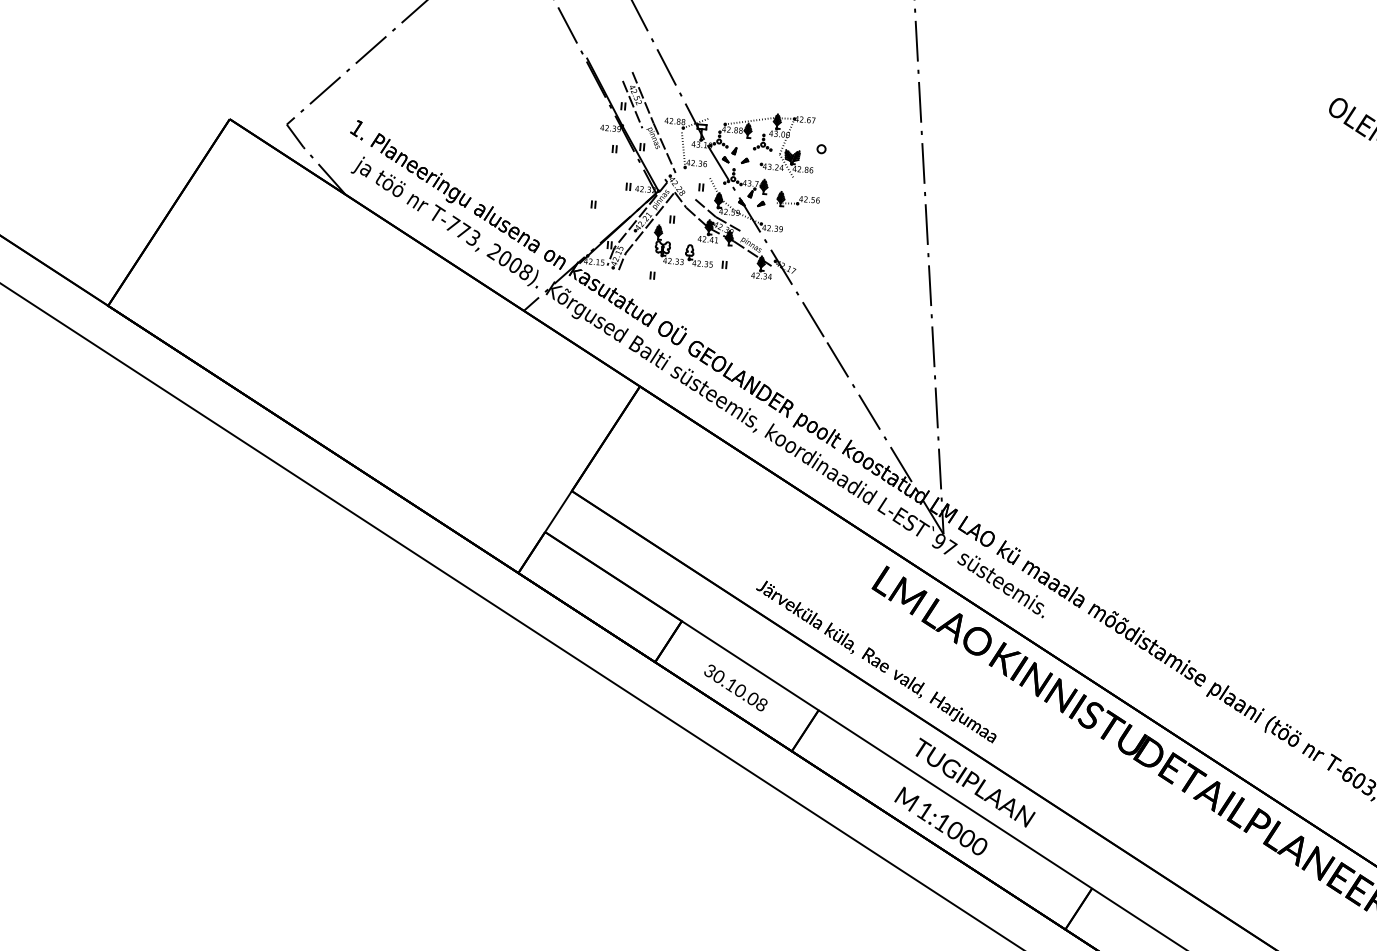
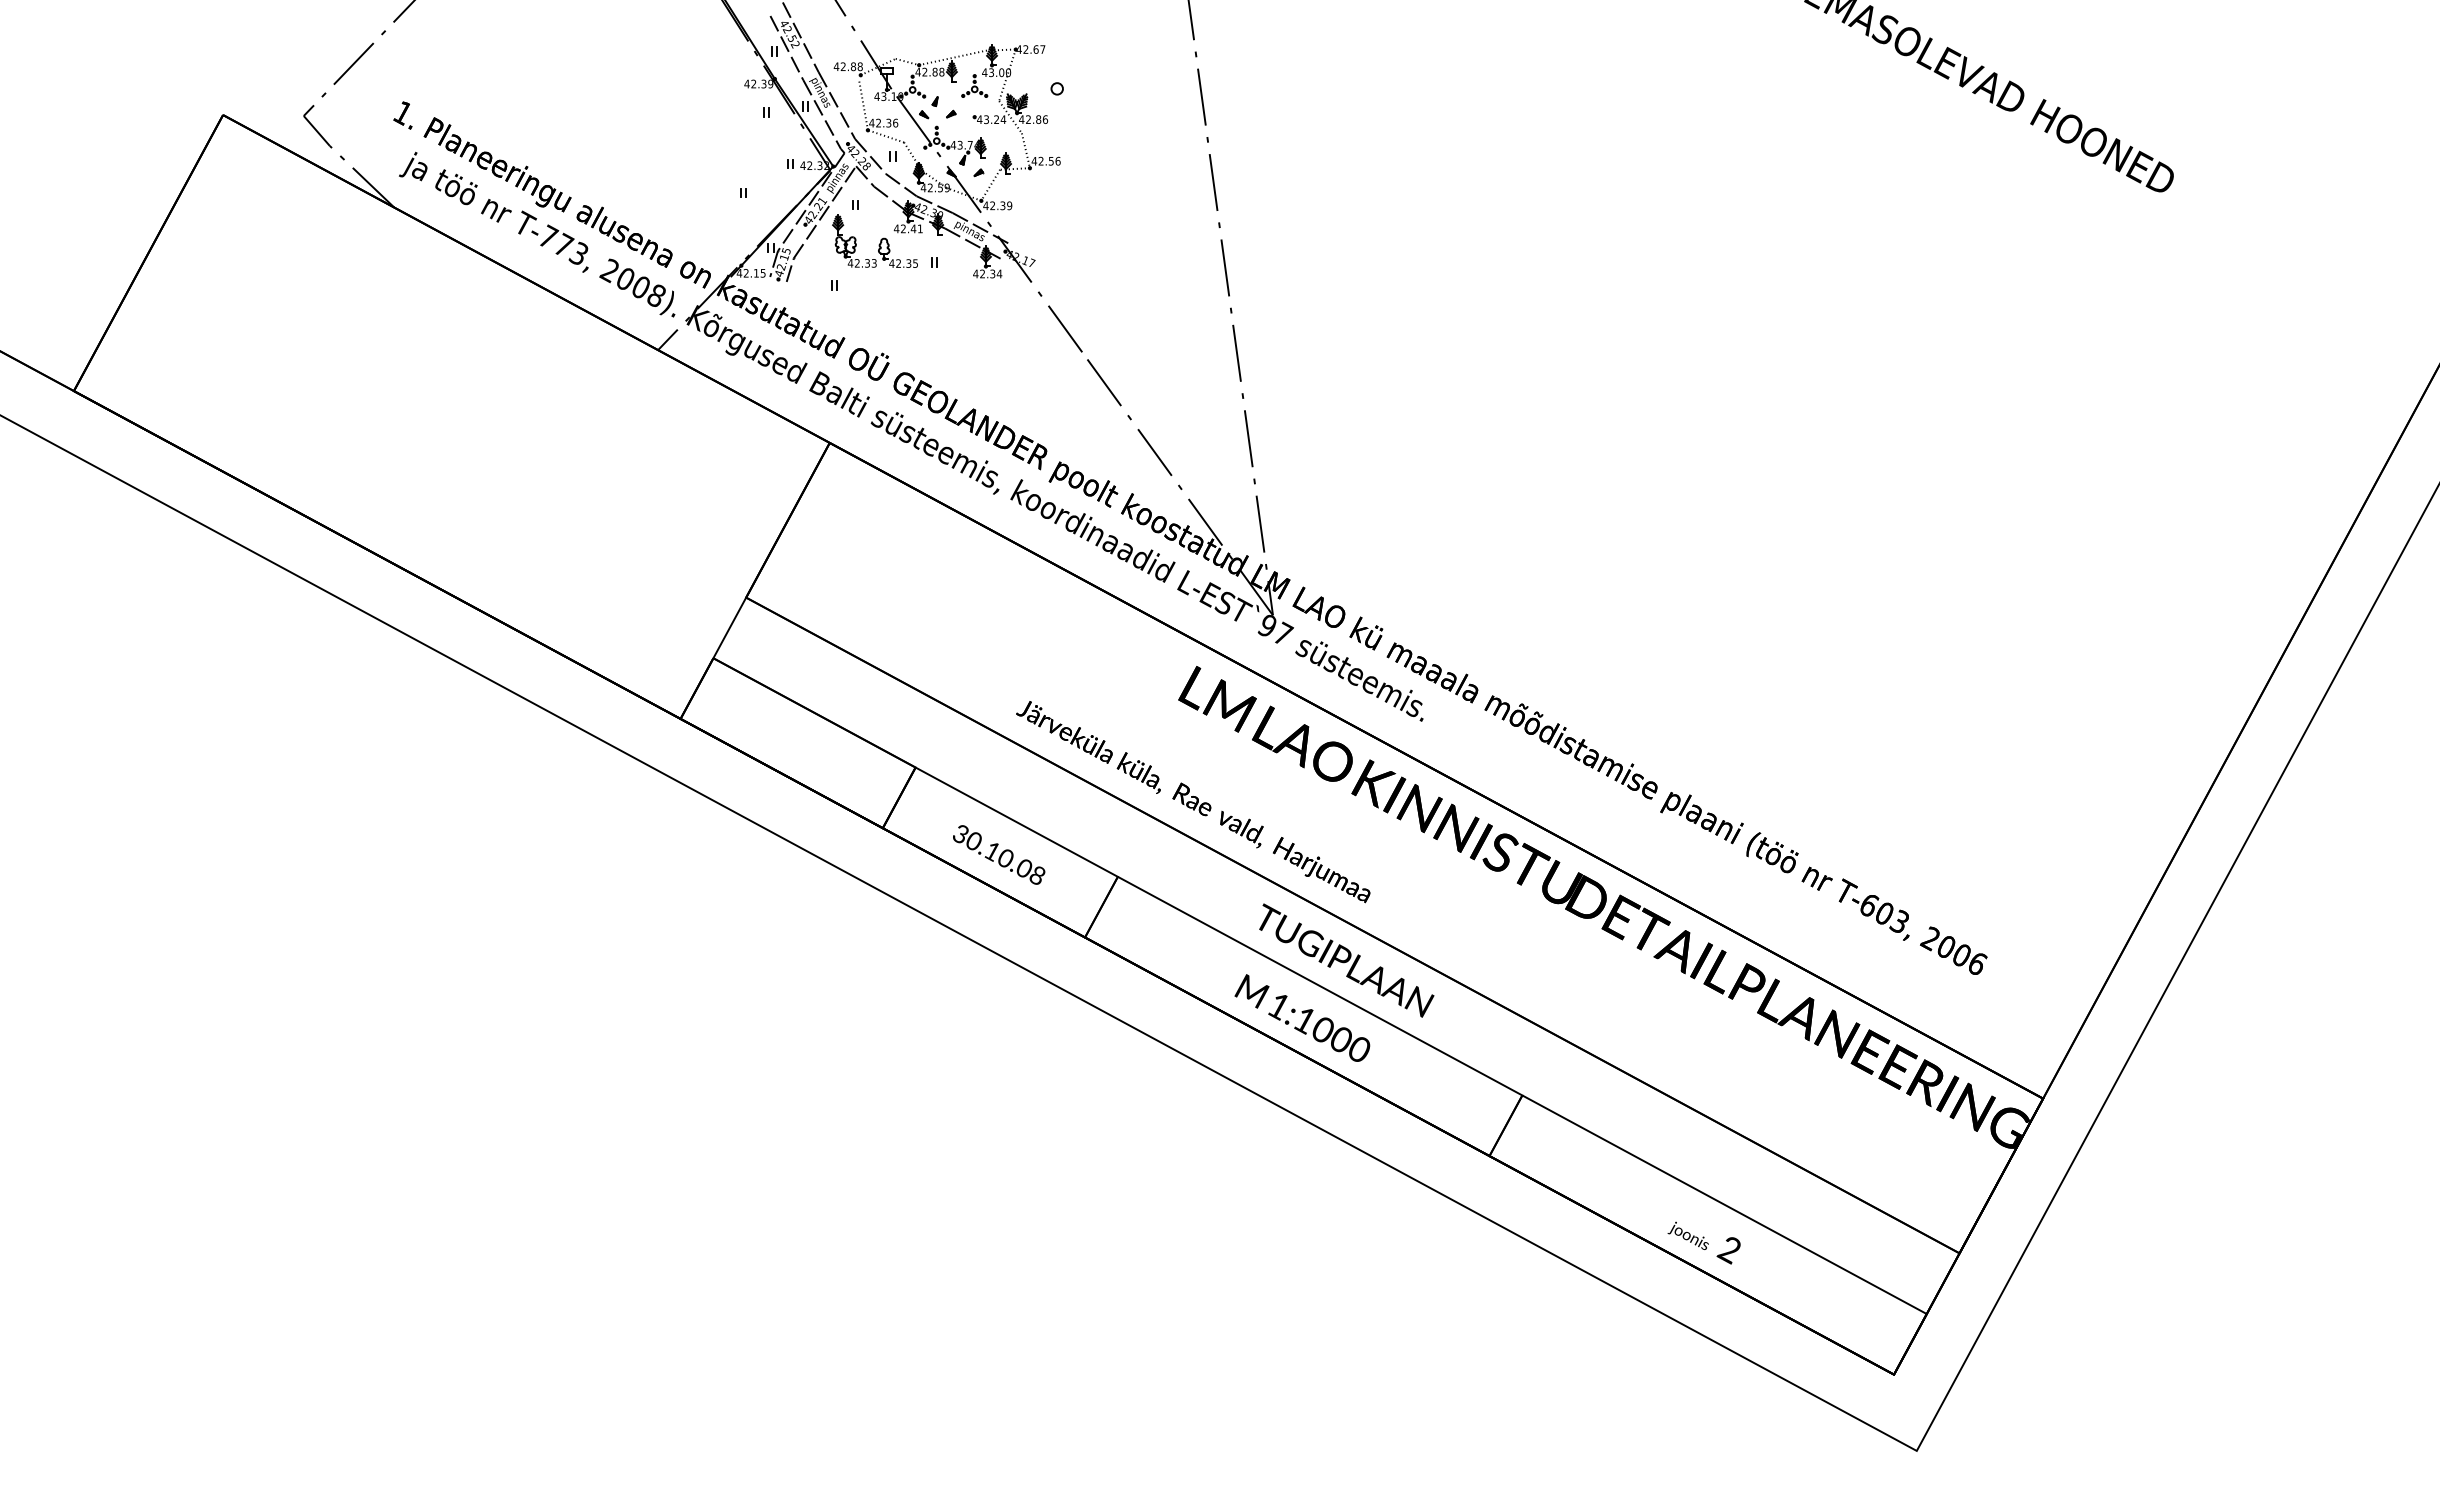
line: (717, 121) -> (907, 61), added
line: (653, 153) -> (821, 114), added
line: (697, 172) -> (885, 136), added
line: (685, 186) -> (870, 156), added
line: (795, 190) -> (1025, 150), added
line: (768, 212) -> (990, 184), added
line: (759, 243) -> (980, 228), added

